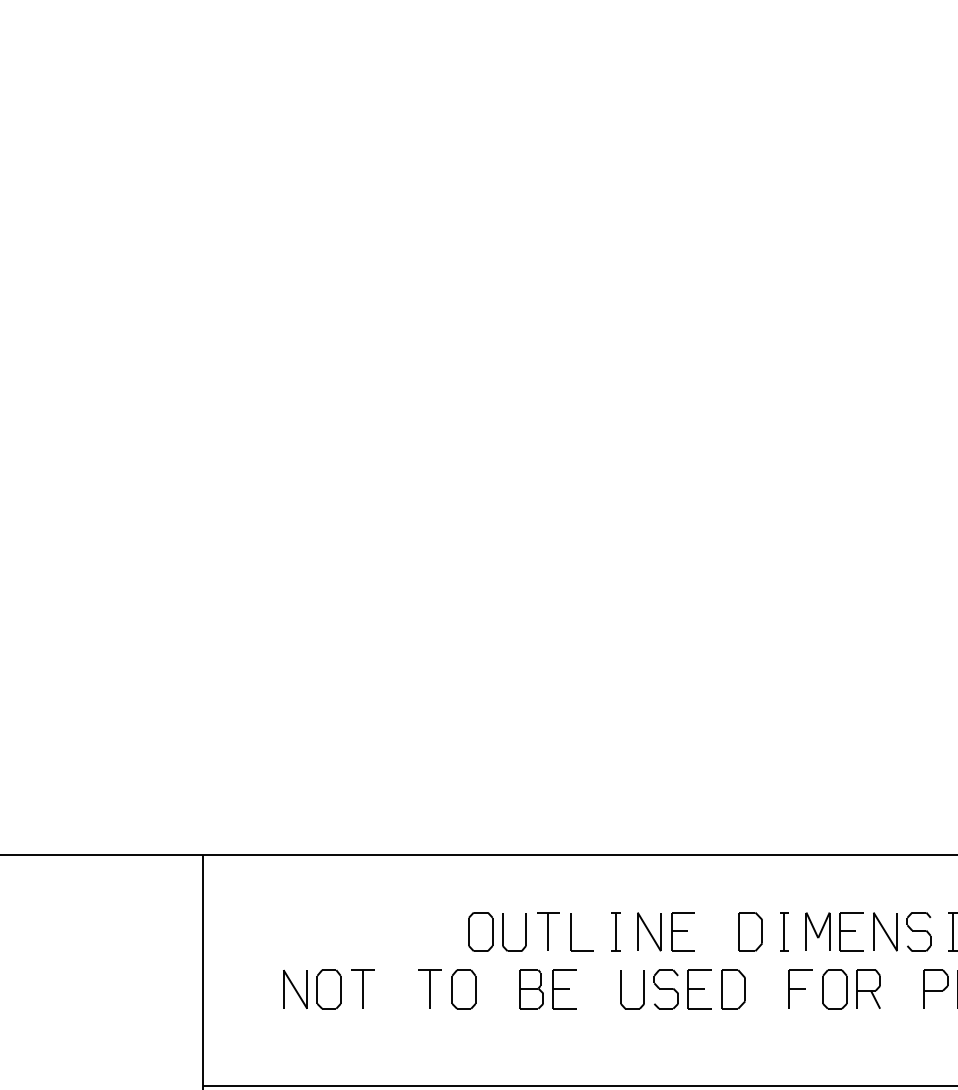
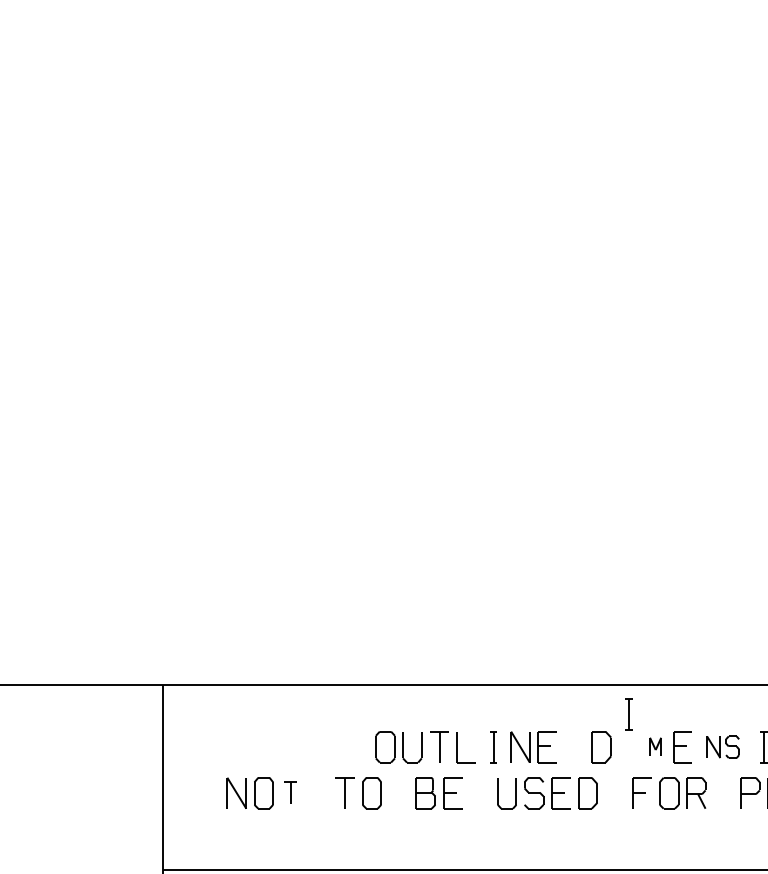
part: (817, 931) -> (655, 746), size x0.6
part: (784, 932) -> (628, 714), moved
part: (901, 932) -> (722, 747), size x0.7
part: (362, 988) -> (290, 792), size x0.7

